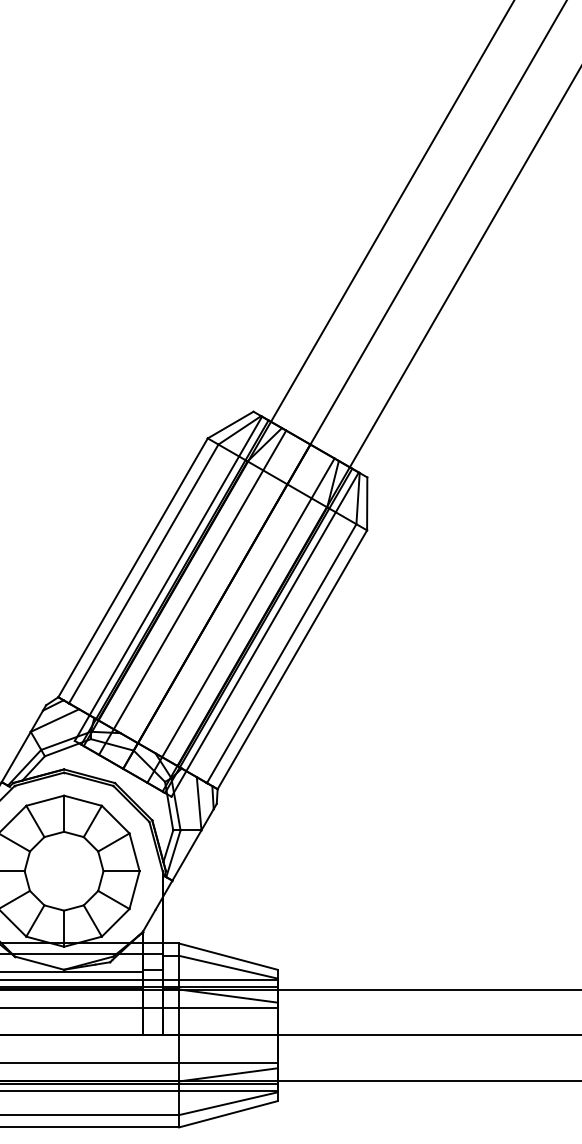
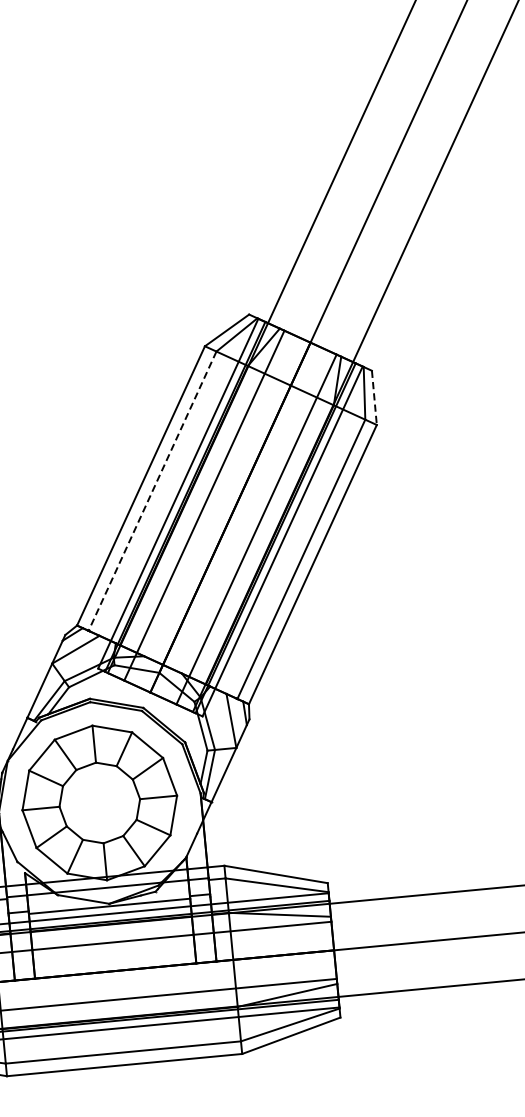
line: (367, 504) -> (374, 398), solid -> dashed
line: (143, 574) -> (152, 491), solid -> dashed

